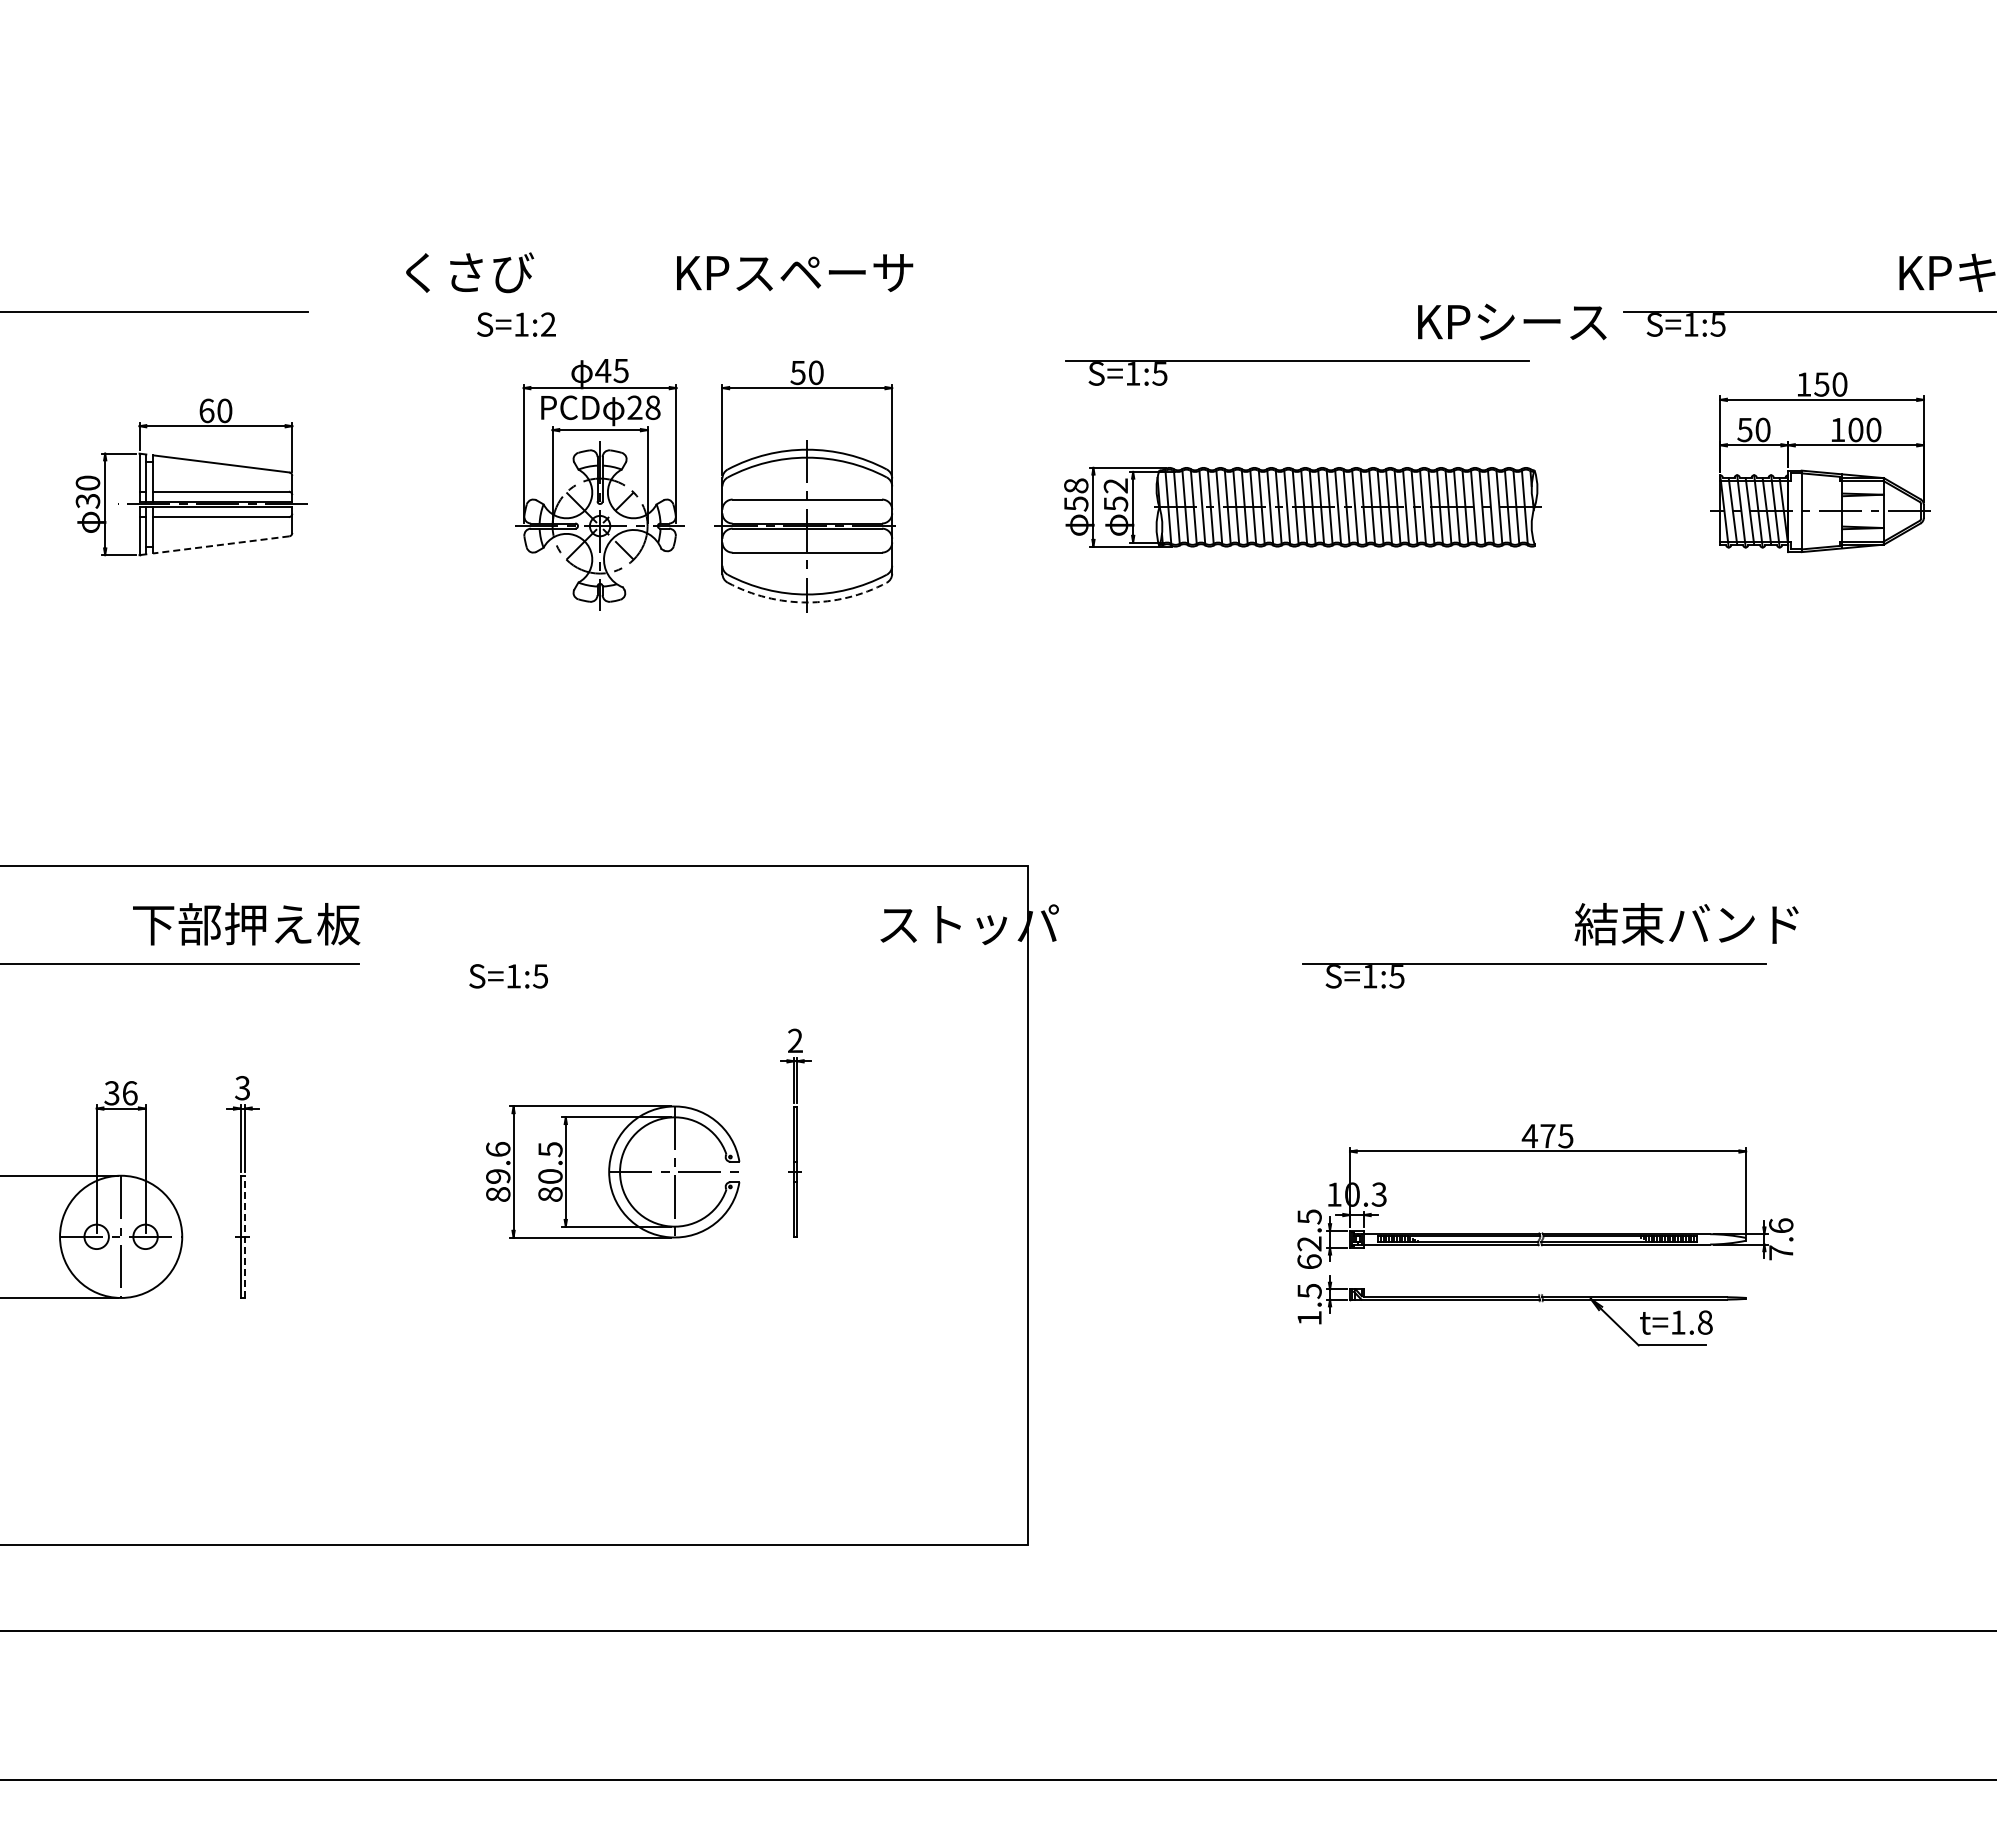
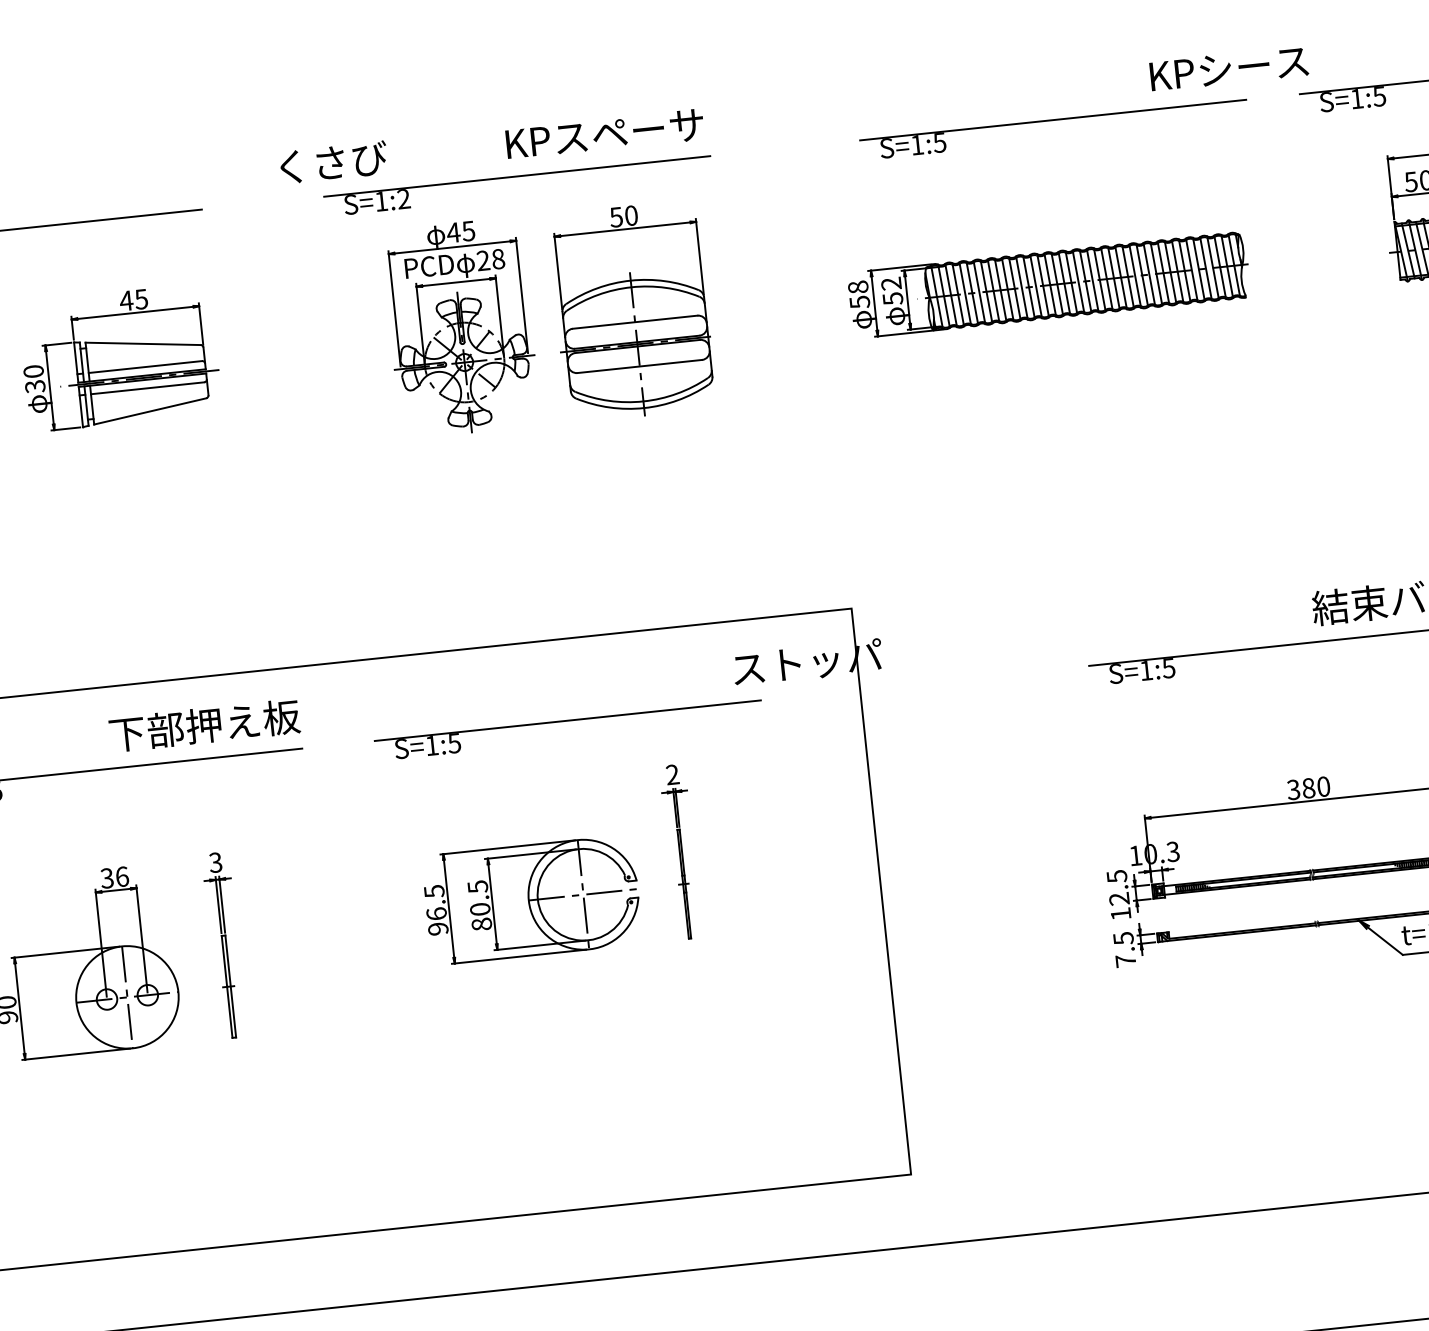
line: (685, 312) -> (517, 176), added
part: (1335, 360) -> (1085, 116), moved
text: (215, 410) -> (133, 299), 60 -> 45
line: (221, 544) -> (150, 411), dashed -> solid
arc: (807, 602) -> (644, 408), dashed -> solid
line: (677, 963) -> (567, 720), added
text: (1547, 1136) -> (1308, 788), 475 -> 380
text: (498, 1171) -> (436, 909), 89.6 -> 96.5
line: (245, 1236) -> (231, 986), dashed -> solid
text: (1309, 1261) -> (1120, 913), 62.5 -> 12.5
text: (1309, 1317) -> (1125, 960), 1.5 -> 7.5

